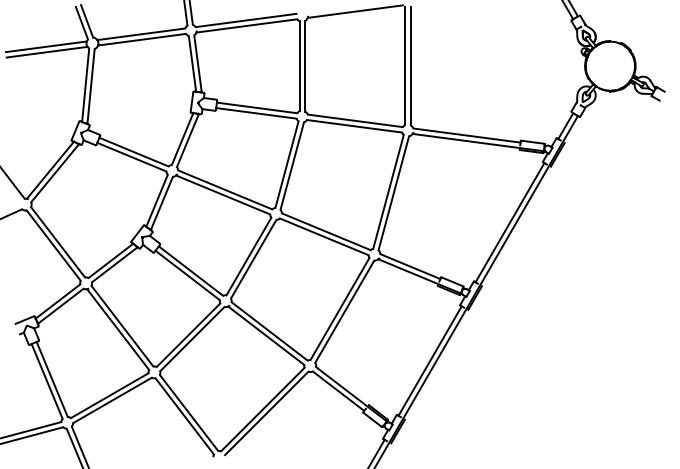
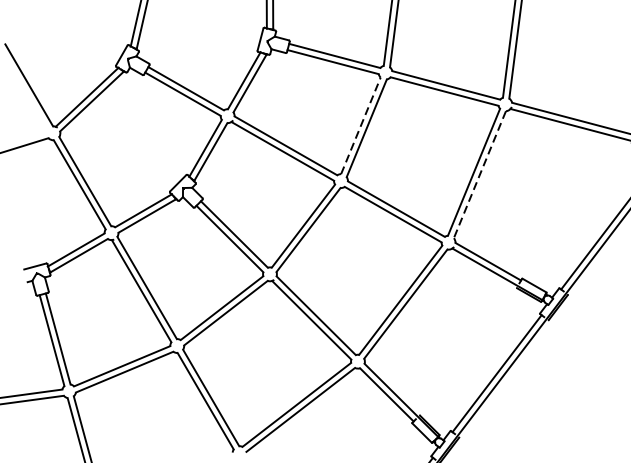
line: (286, 164) -> (360, 125), solid -> dashed
line: (393, 193) -> (479, 174), solid -> dashed

